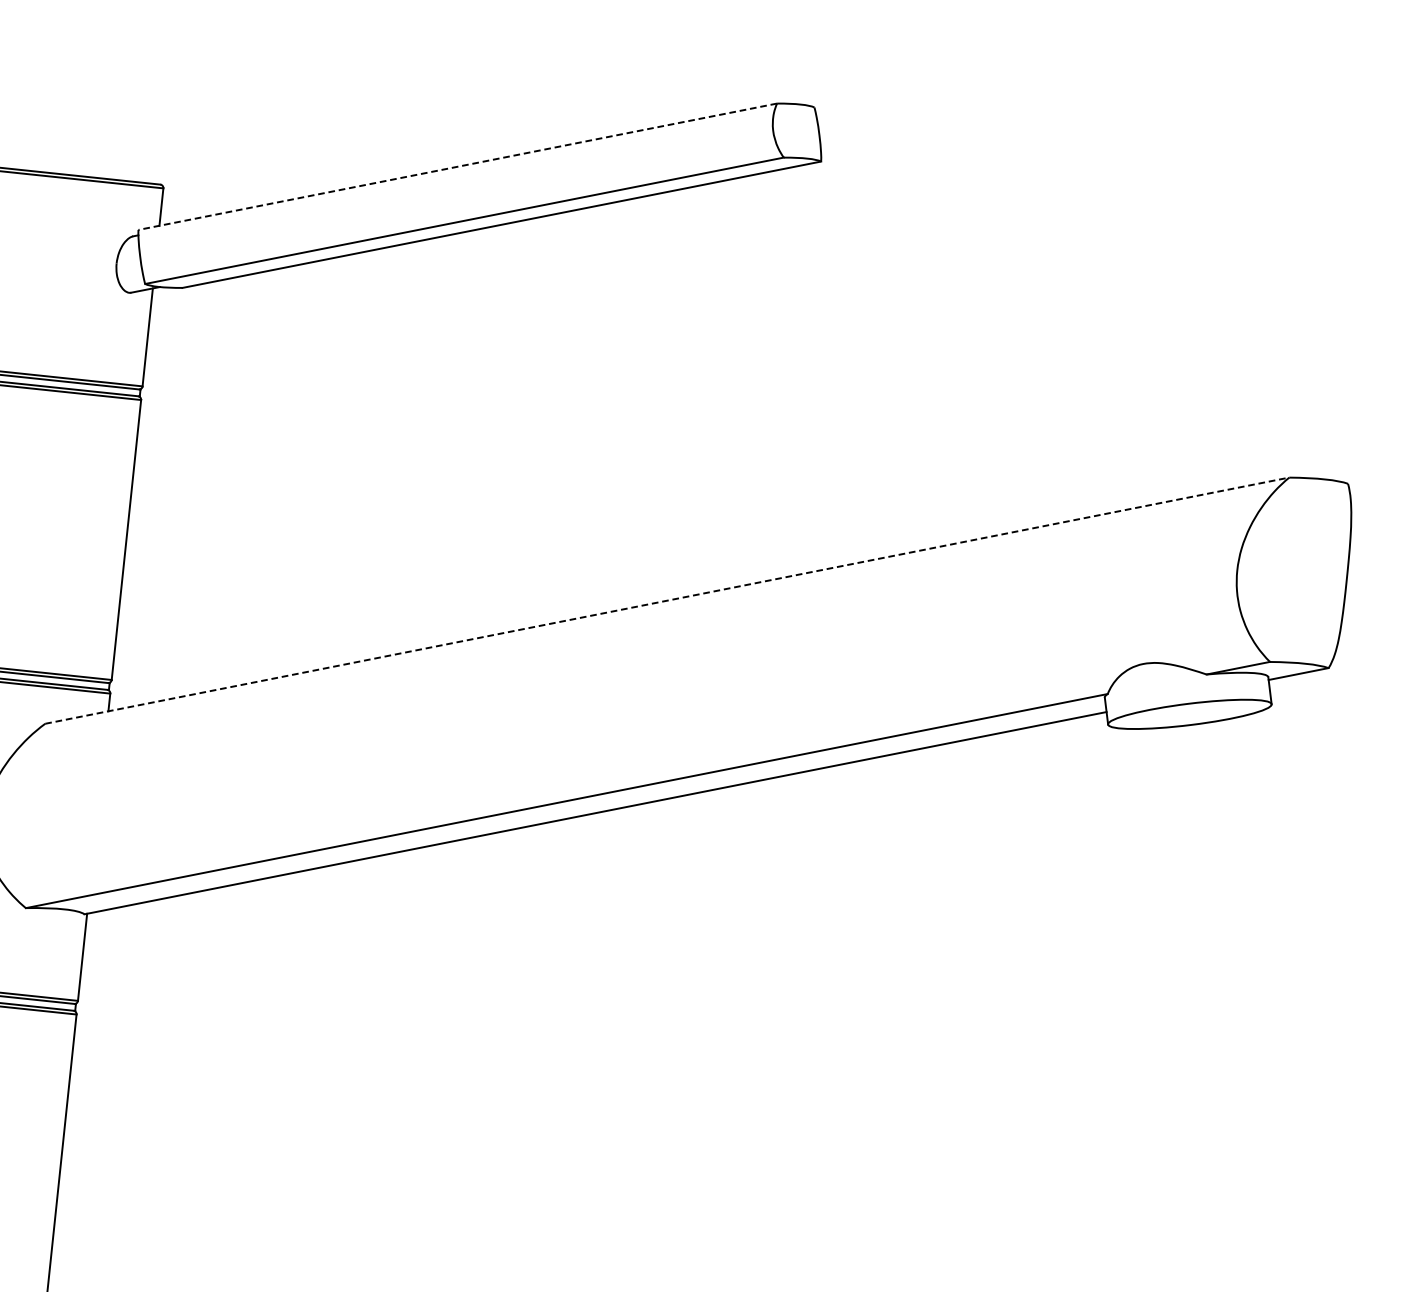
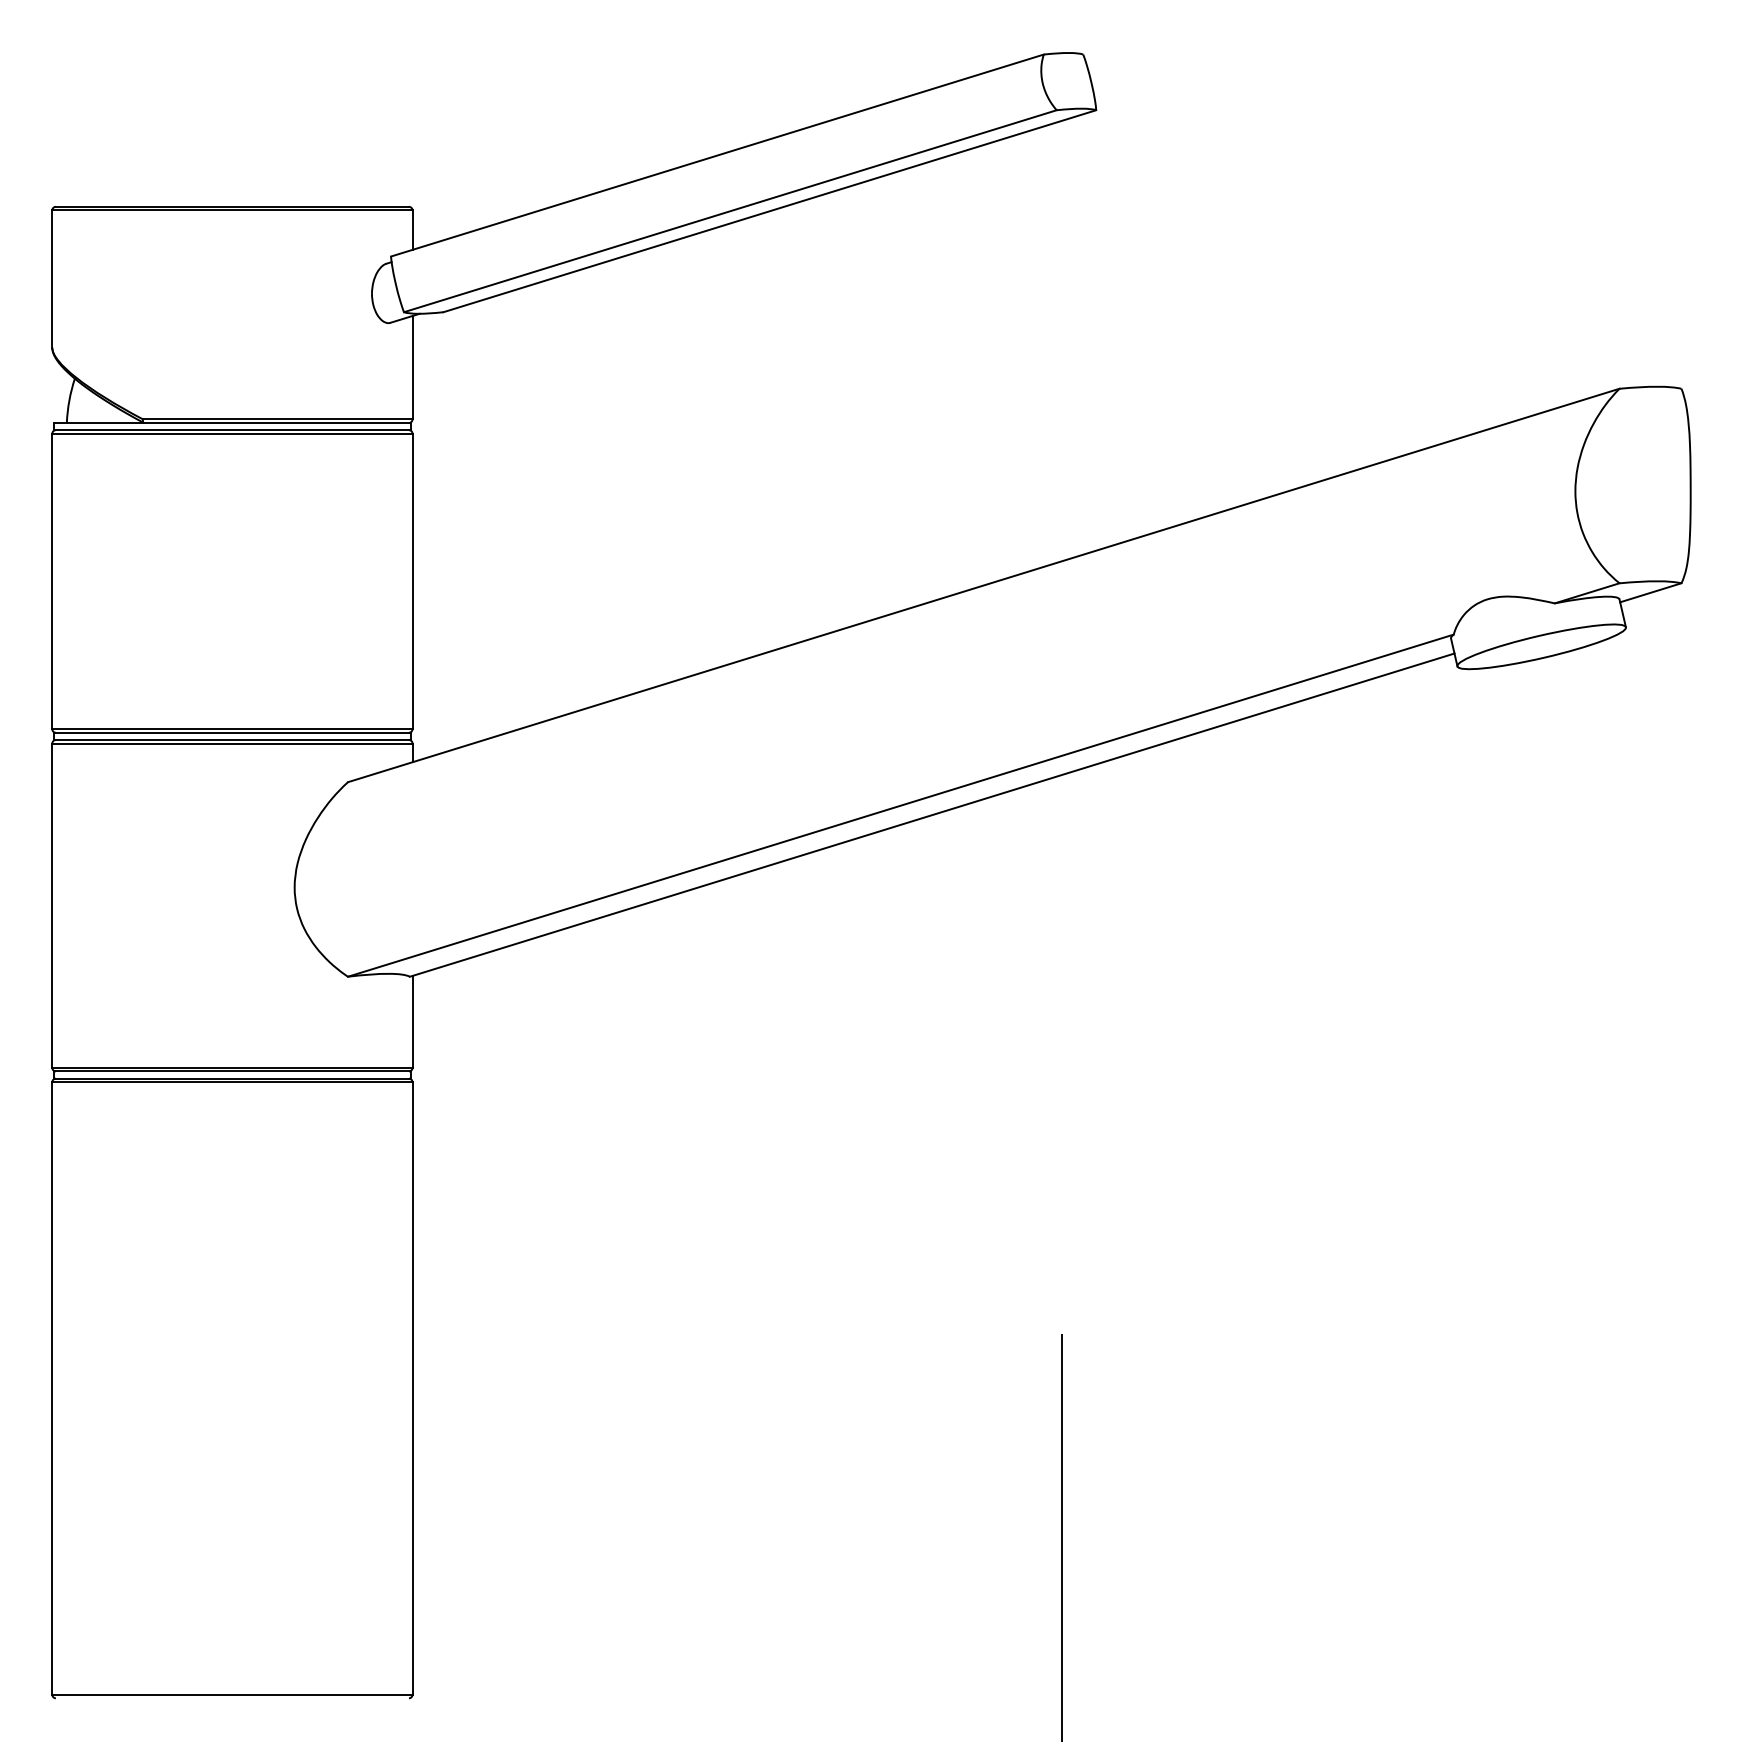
line: (457, 166) -> (717, 155), dashed -> solid
line: (667, 600) -> (983, 585), dashed -> solid

